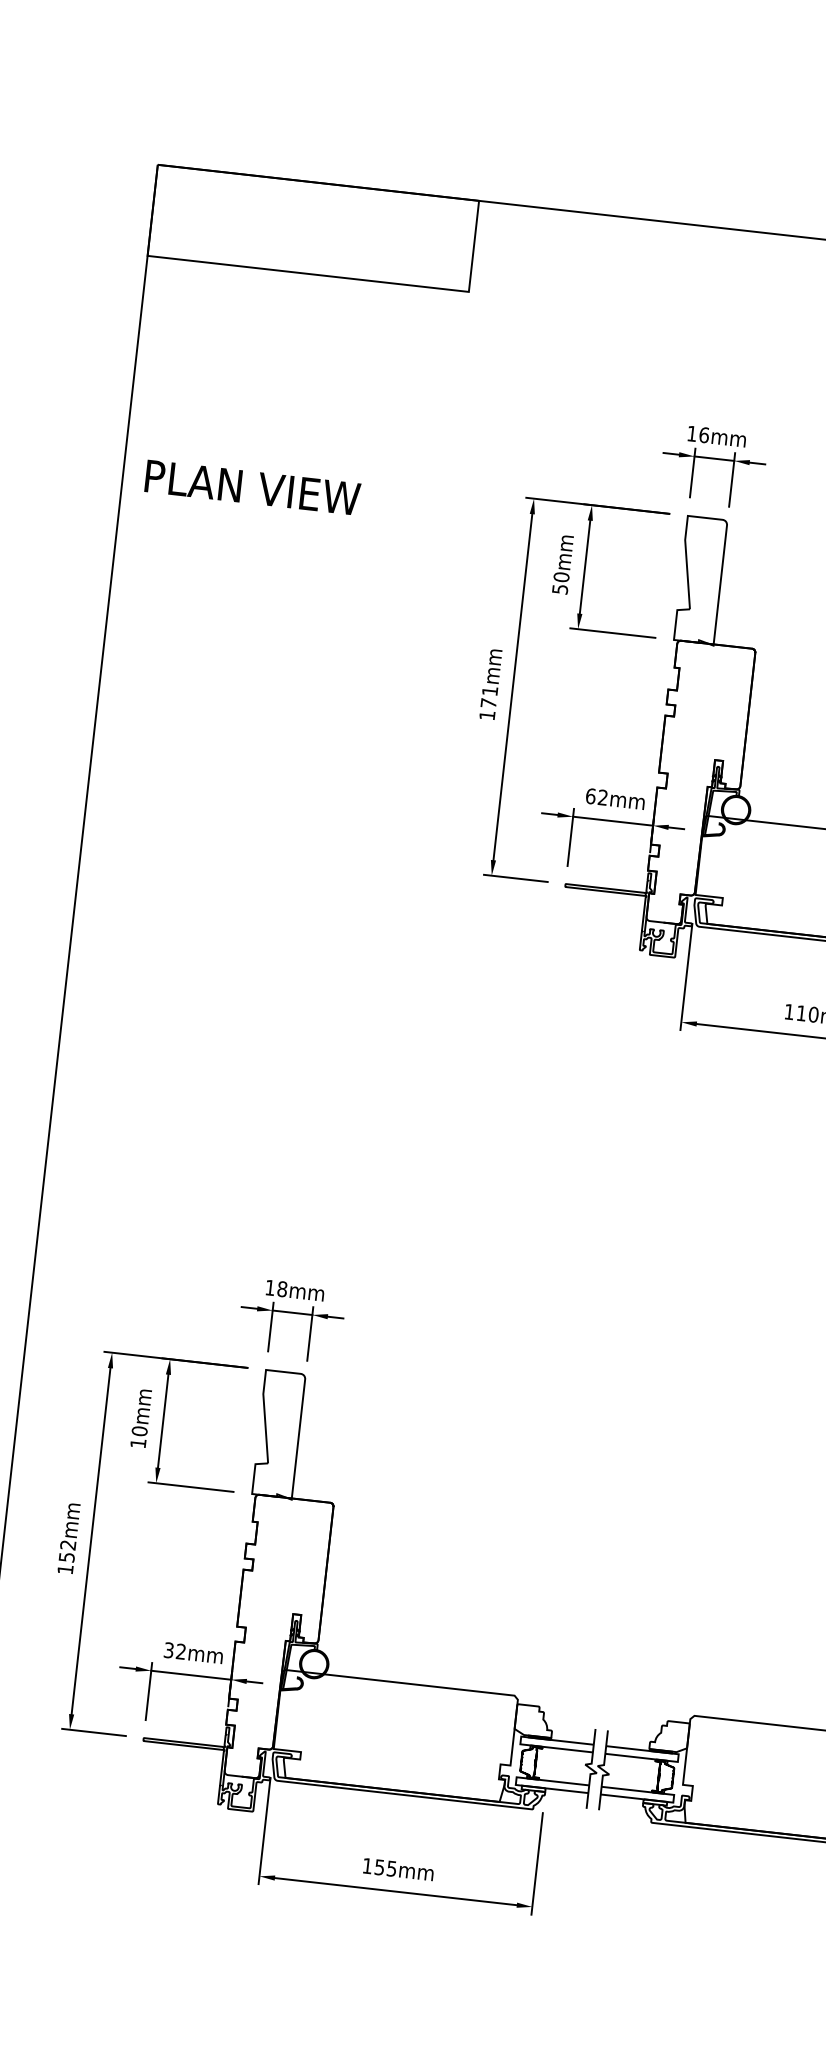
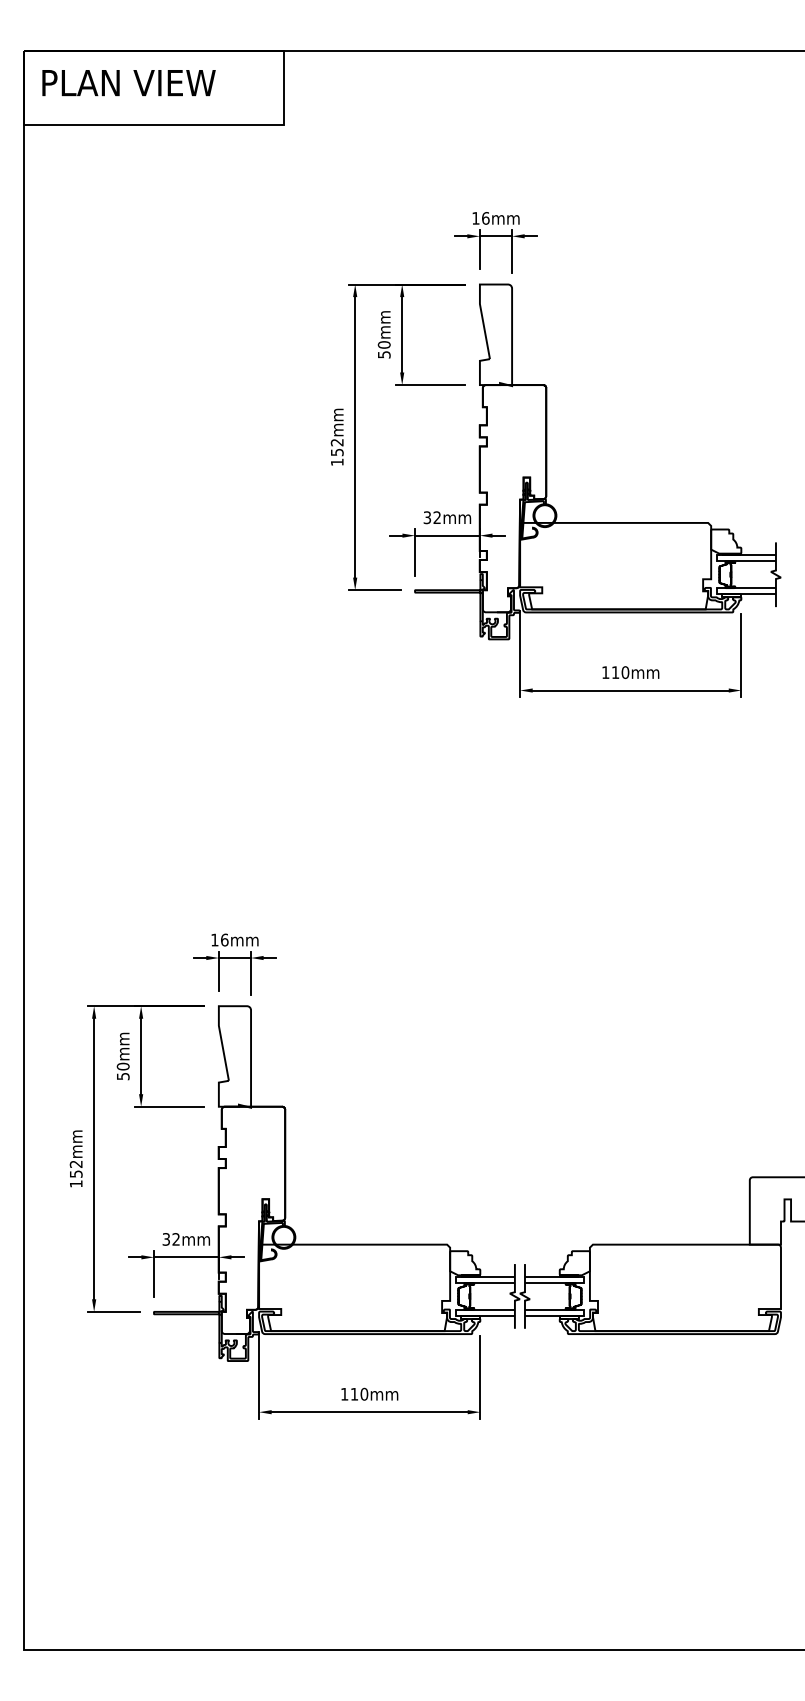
text: (252, 488) -> (128, 83), moved
text: (488, 697) -> (336, 447), 171mm -> 152mm
text: (591, 796) -> (427, 517), 62mm -> 32mm
text: (282, 1288) -> (224, 939), 18mm -> 16mm
text: (138, 1443) -> (123, 1076), 10mm -> 50mm
text: (385, 1867) -> (359, 1393), 155mm -> 110mm

